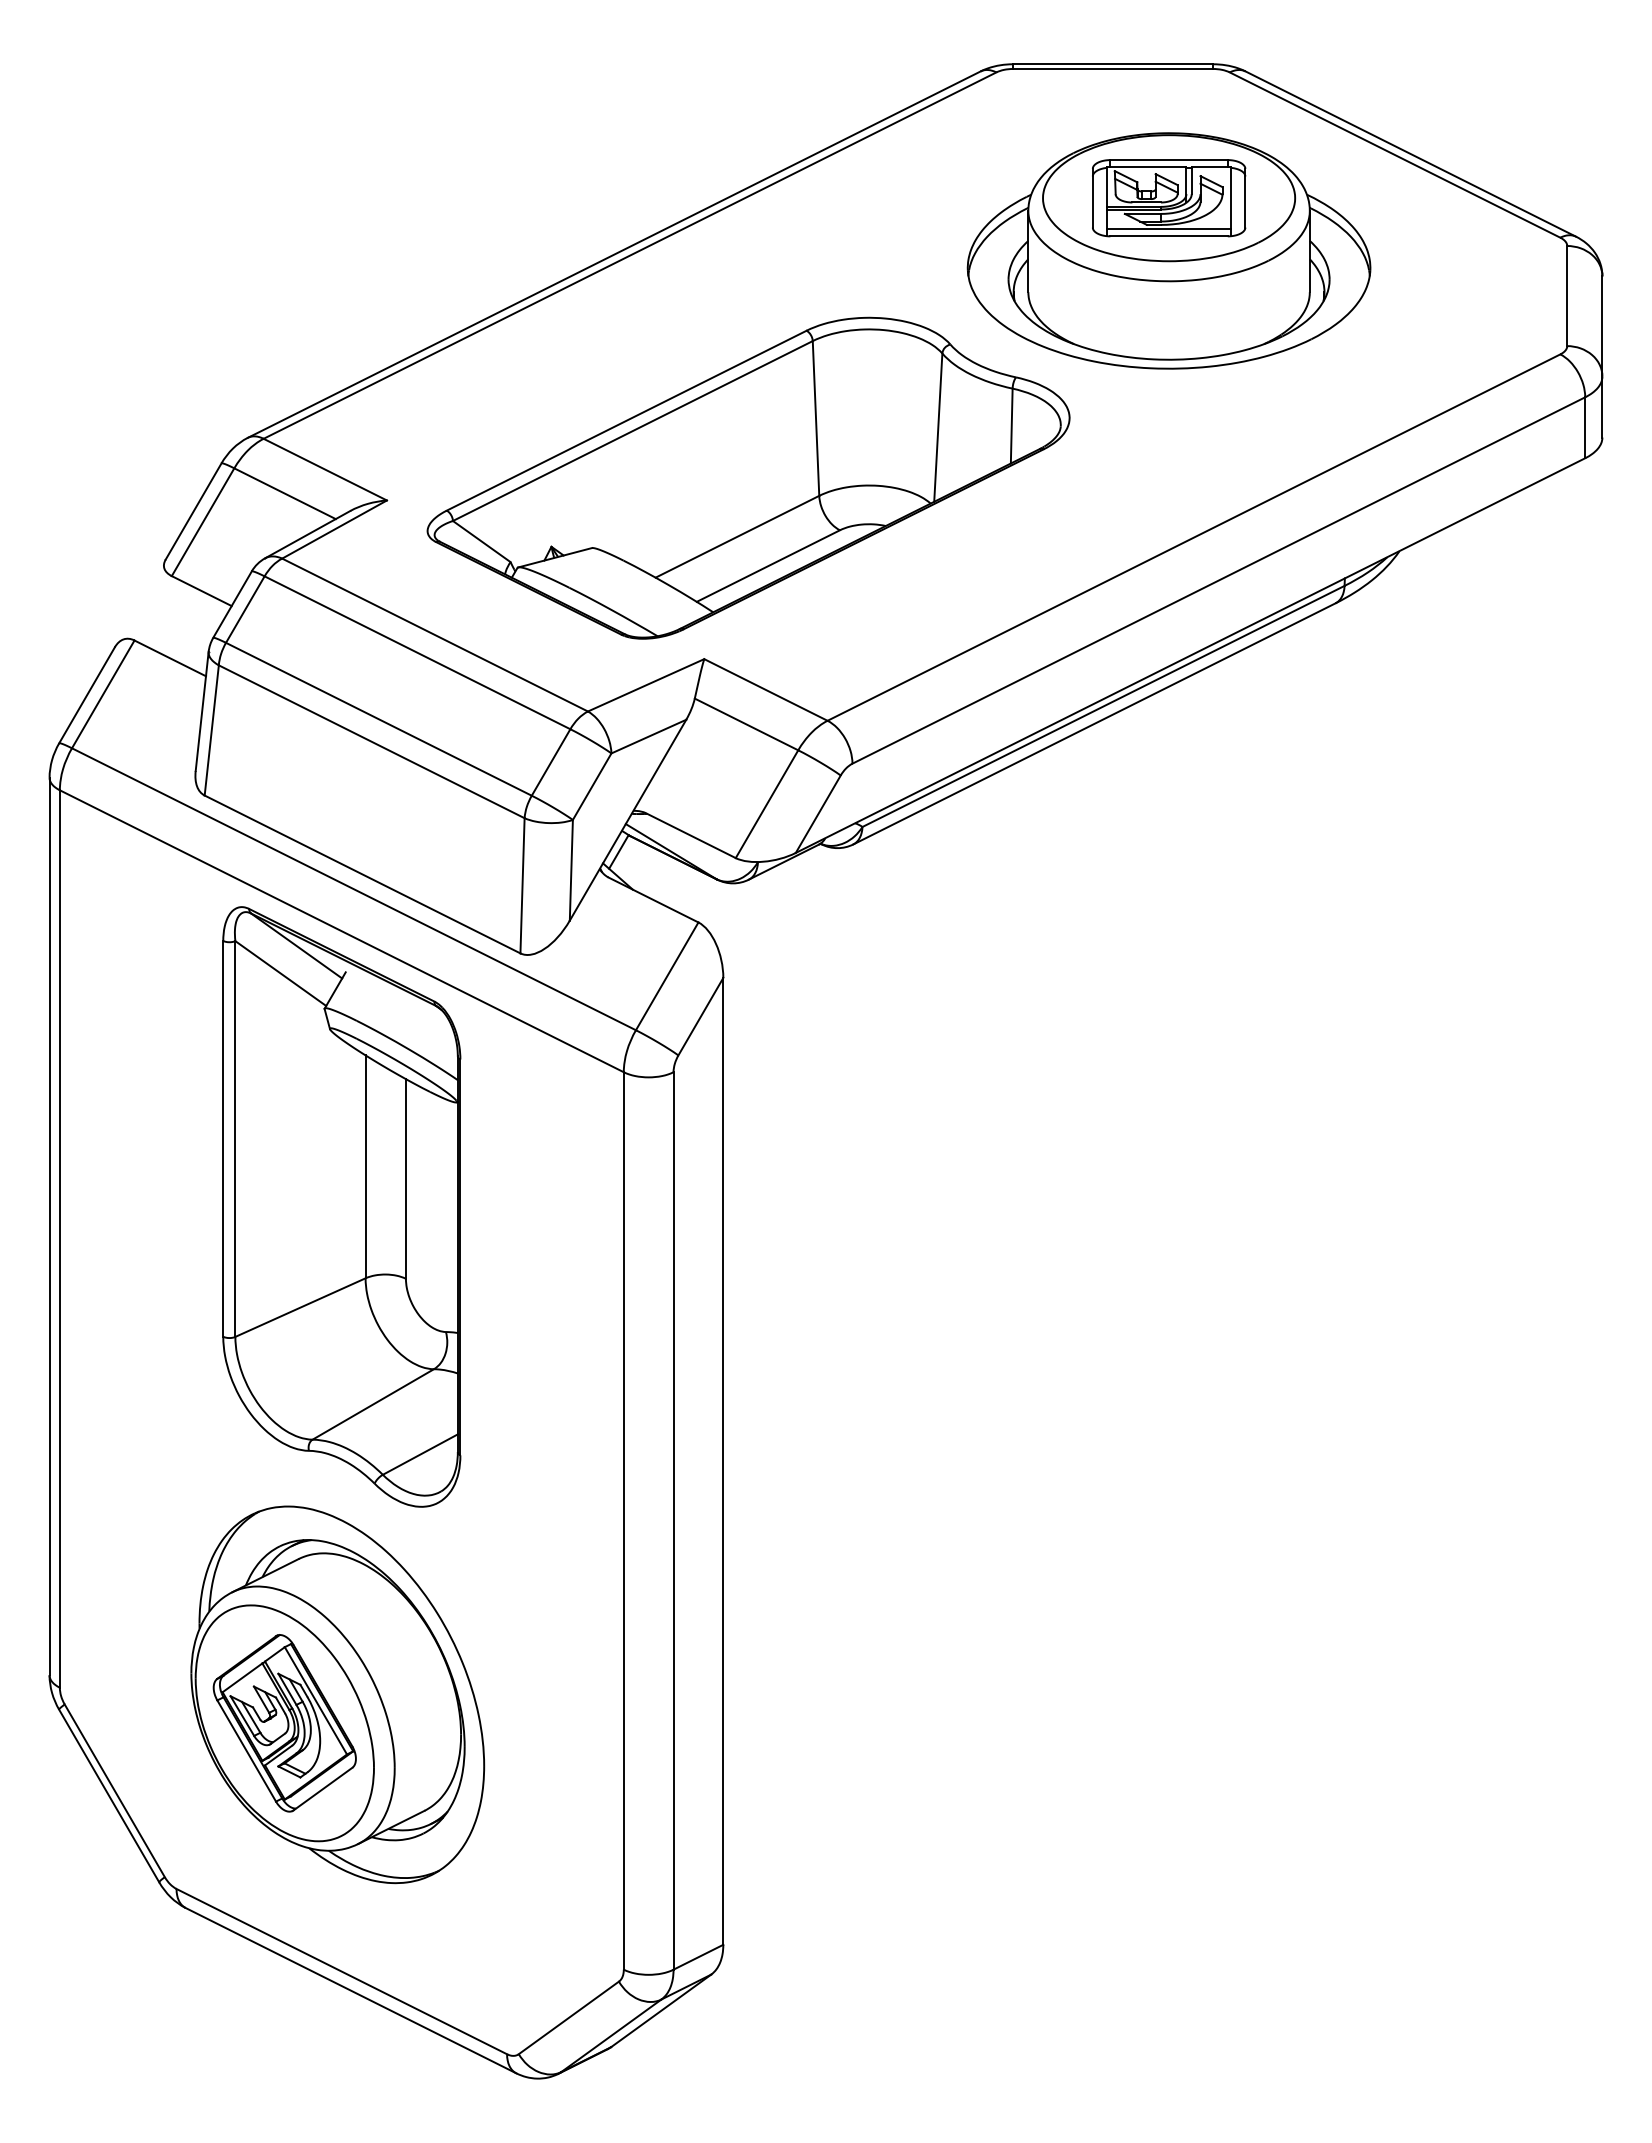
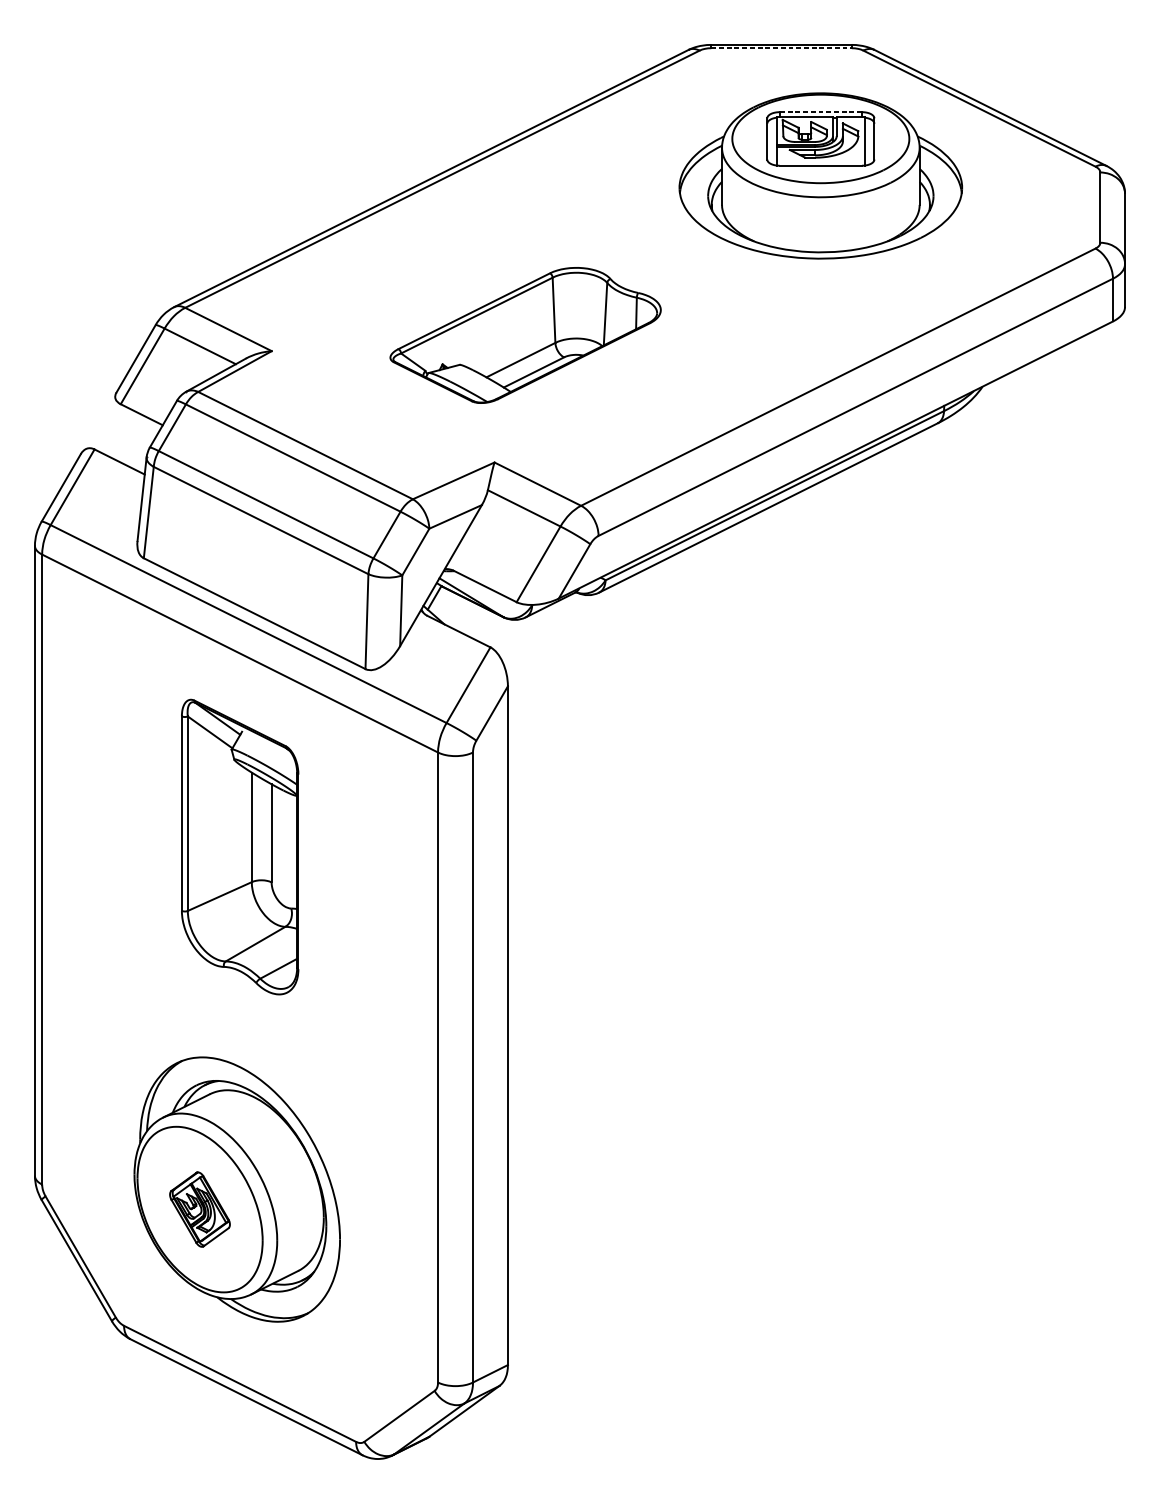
line: (1113, 68) -> (781, 47), solid -> dashed
line: (1169, 160) -> (821, 112), solid -> dashed
line: (1168, 229) -> (820, 160), removed
part: (748, 477) -> (525, 335), size x0.6
part: (341, 1206) -> (239, 846), size x0.7
part: (284, 1723) -> (199, 1209), size x0.6

